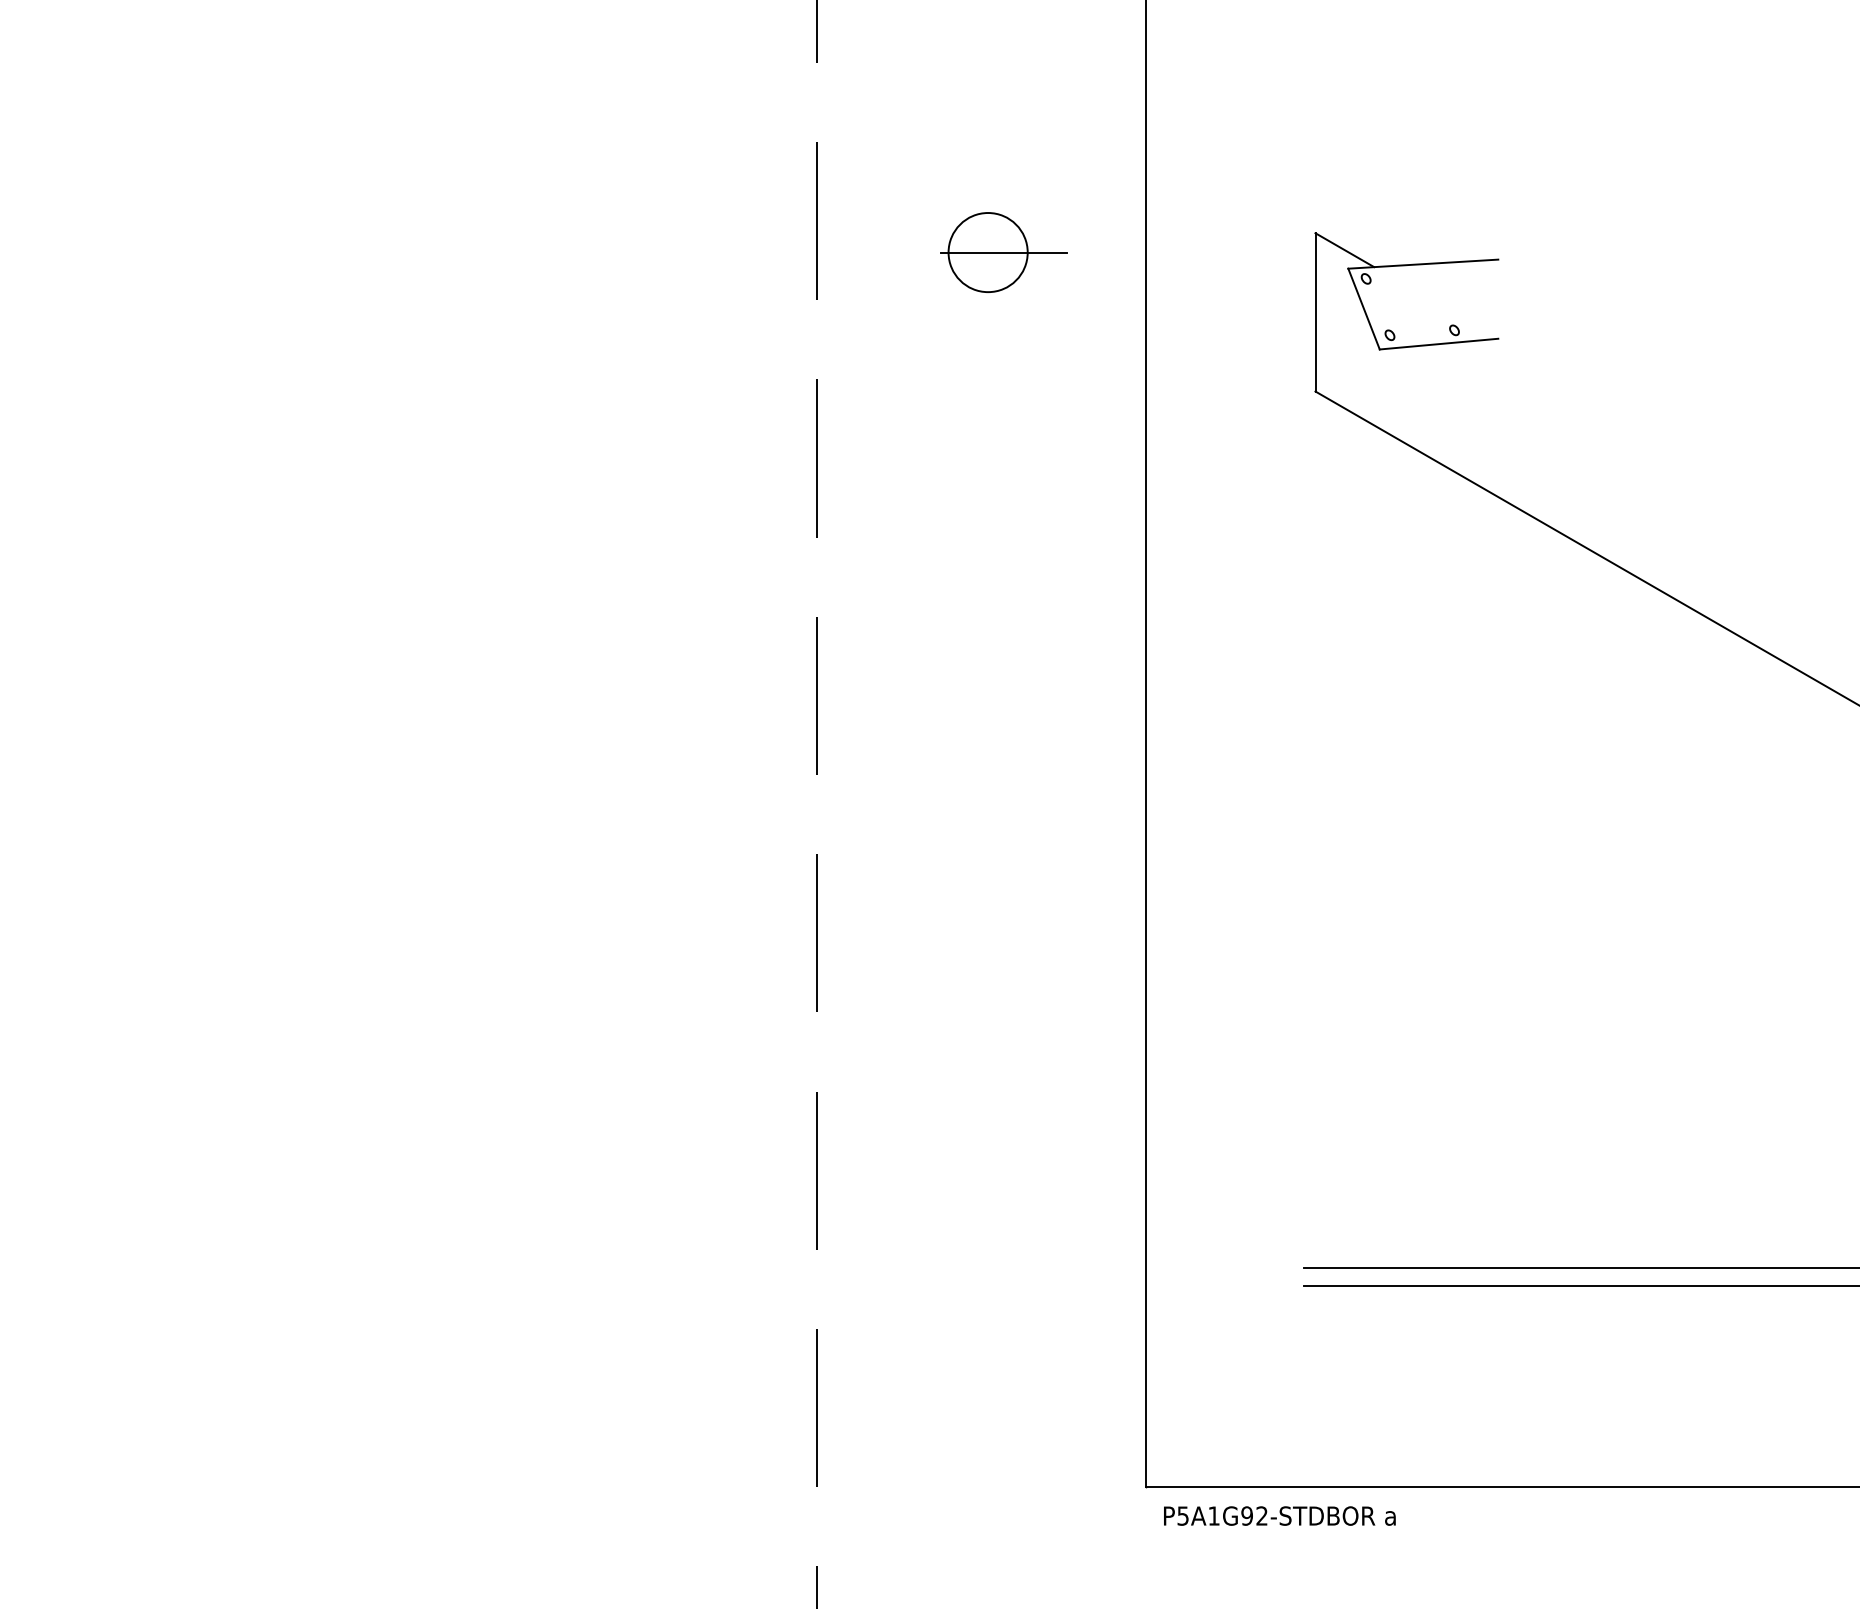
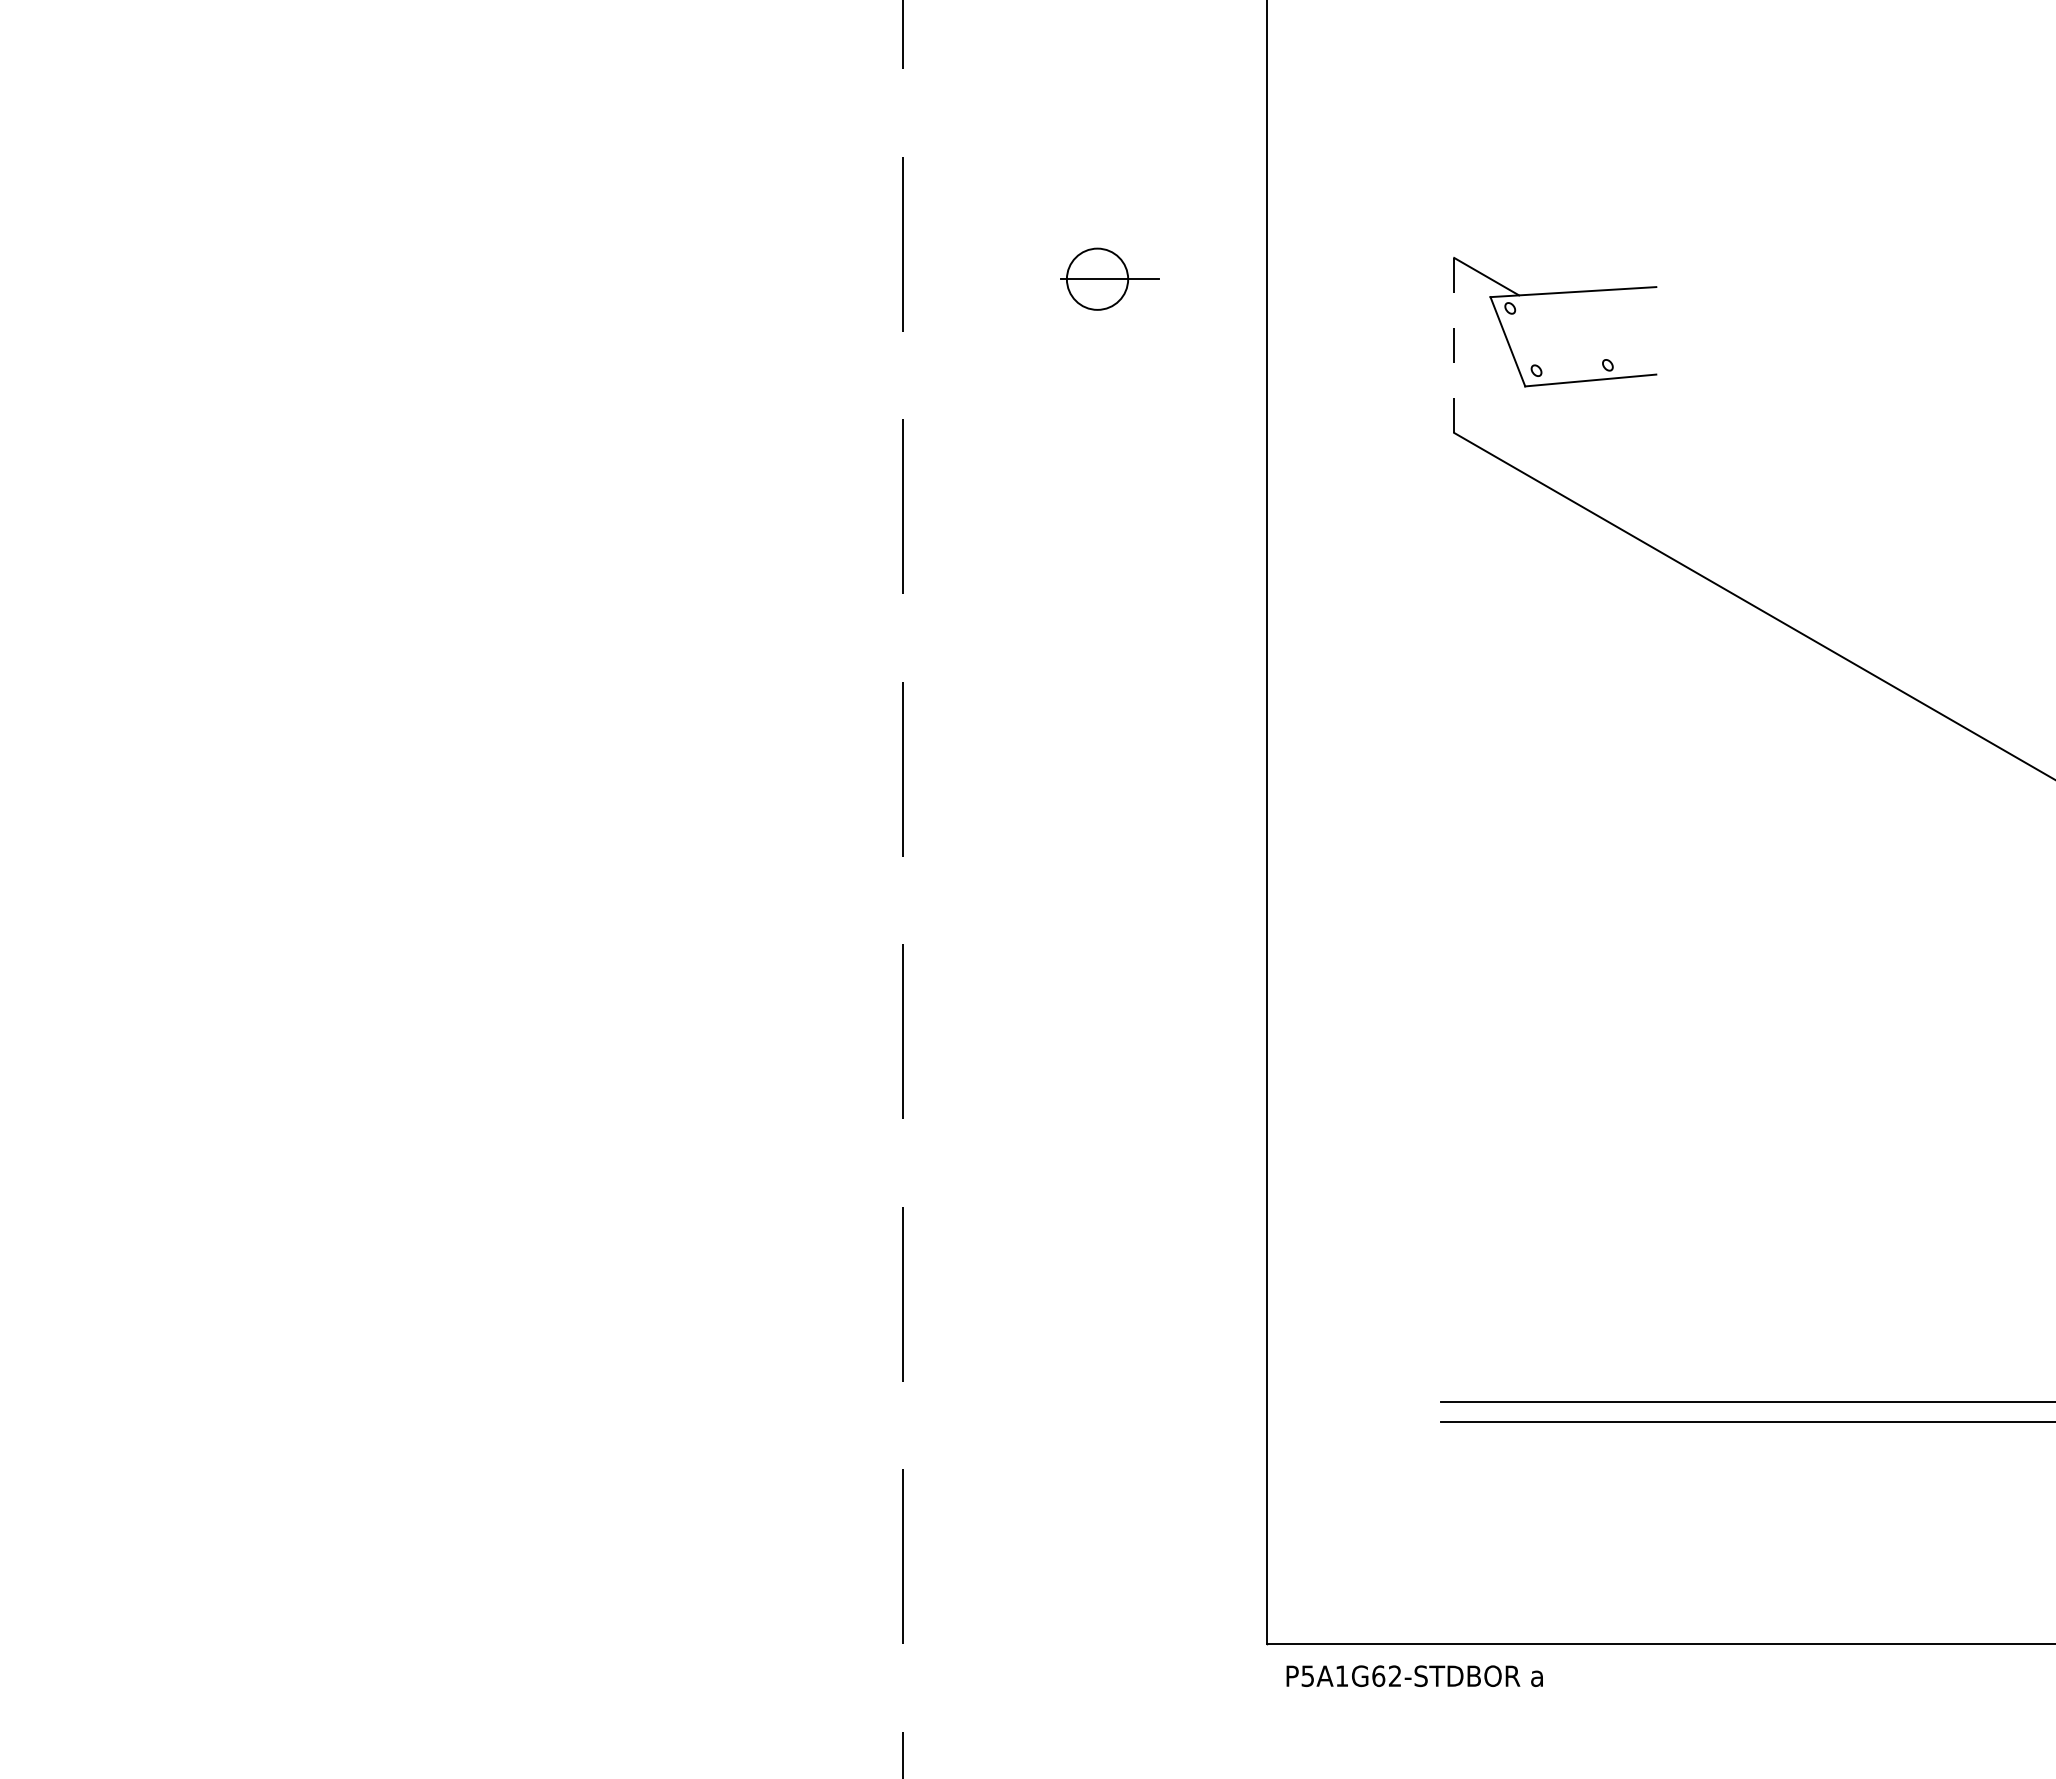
part: (1003, 252) -> (1109, 279), size x0.7
line: (1315, 312) -> (1454, 345), solid -> dashed
text: (1247, 1515) -> (1379, 1675), P5A1G92-STDBOR -> P5A1G62-STDBOR

